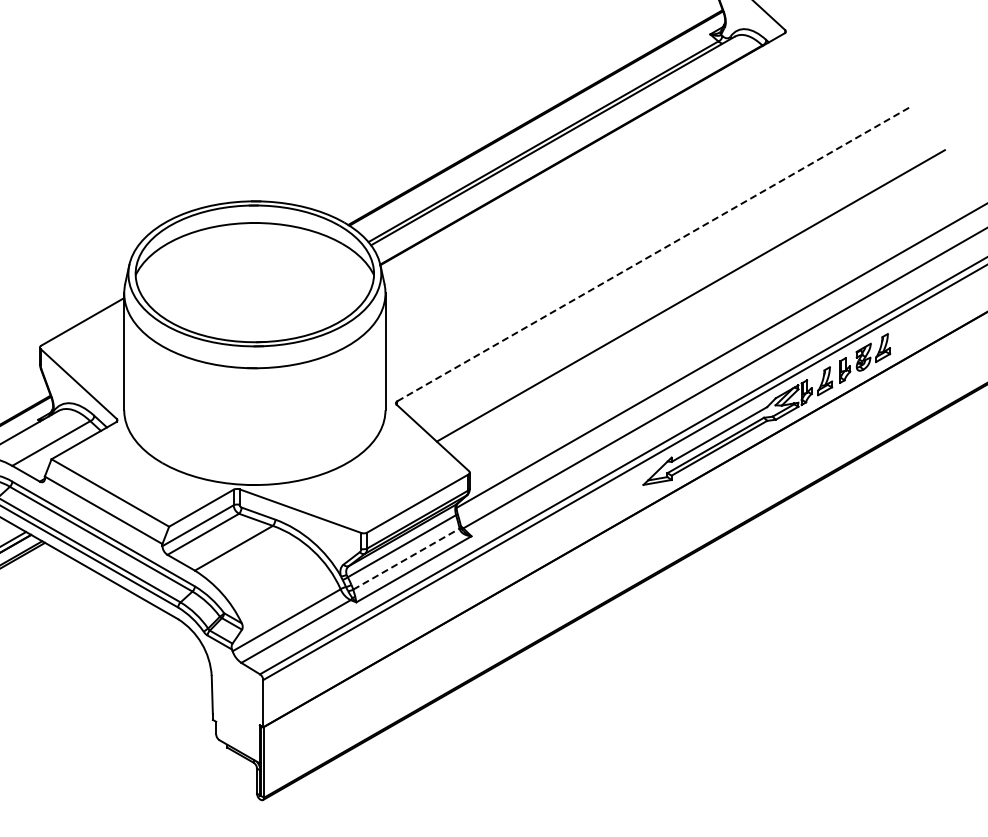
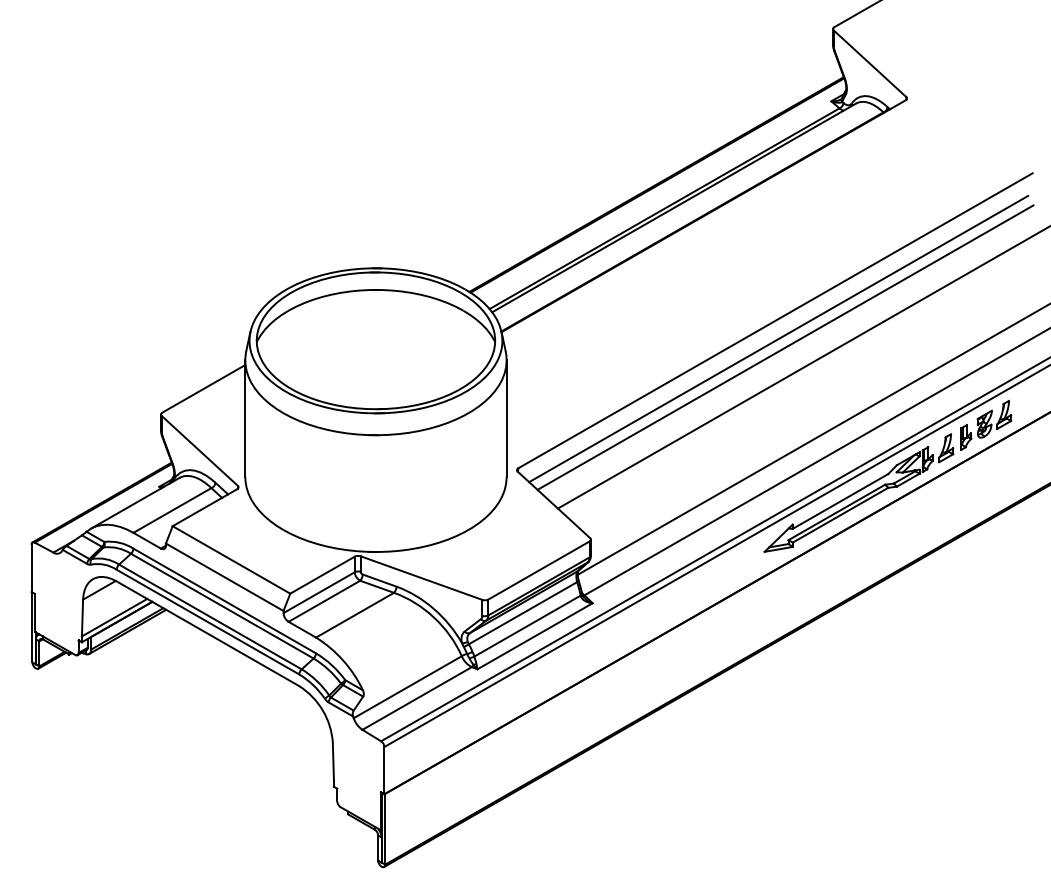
line: (654, 253) -> (775, 320), dashed -> solid
line: (657, 271) -> (778, 338), added
line: (664, 280) -> (785, 347), added
line: (406, 558) -> (527, 625), dashed -> solid

